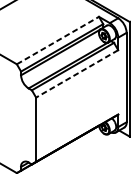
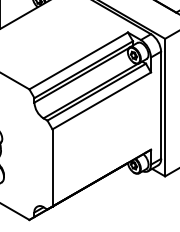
line: (57, 40) -> (78, 60), dashed -> solid
line: (76, 73) -> (101, 100), dashed -> solid

